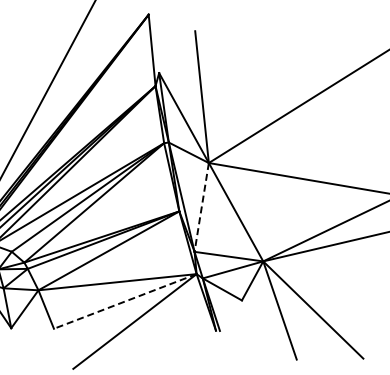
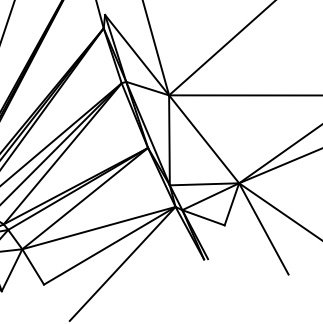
line: (201, 207) -> (169, 140), dashed -> solid
line: (124, 301) -> (109, 245), dashed -> solid

